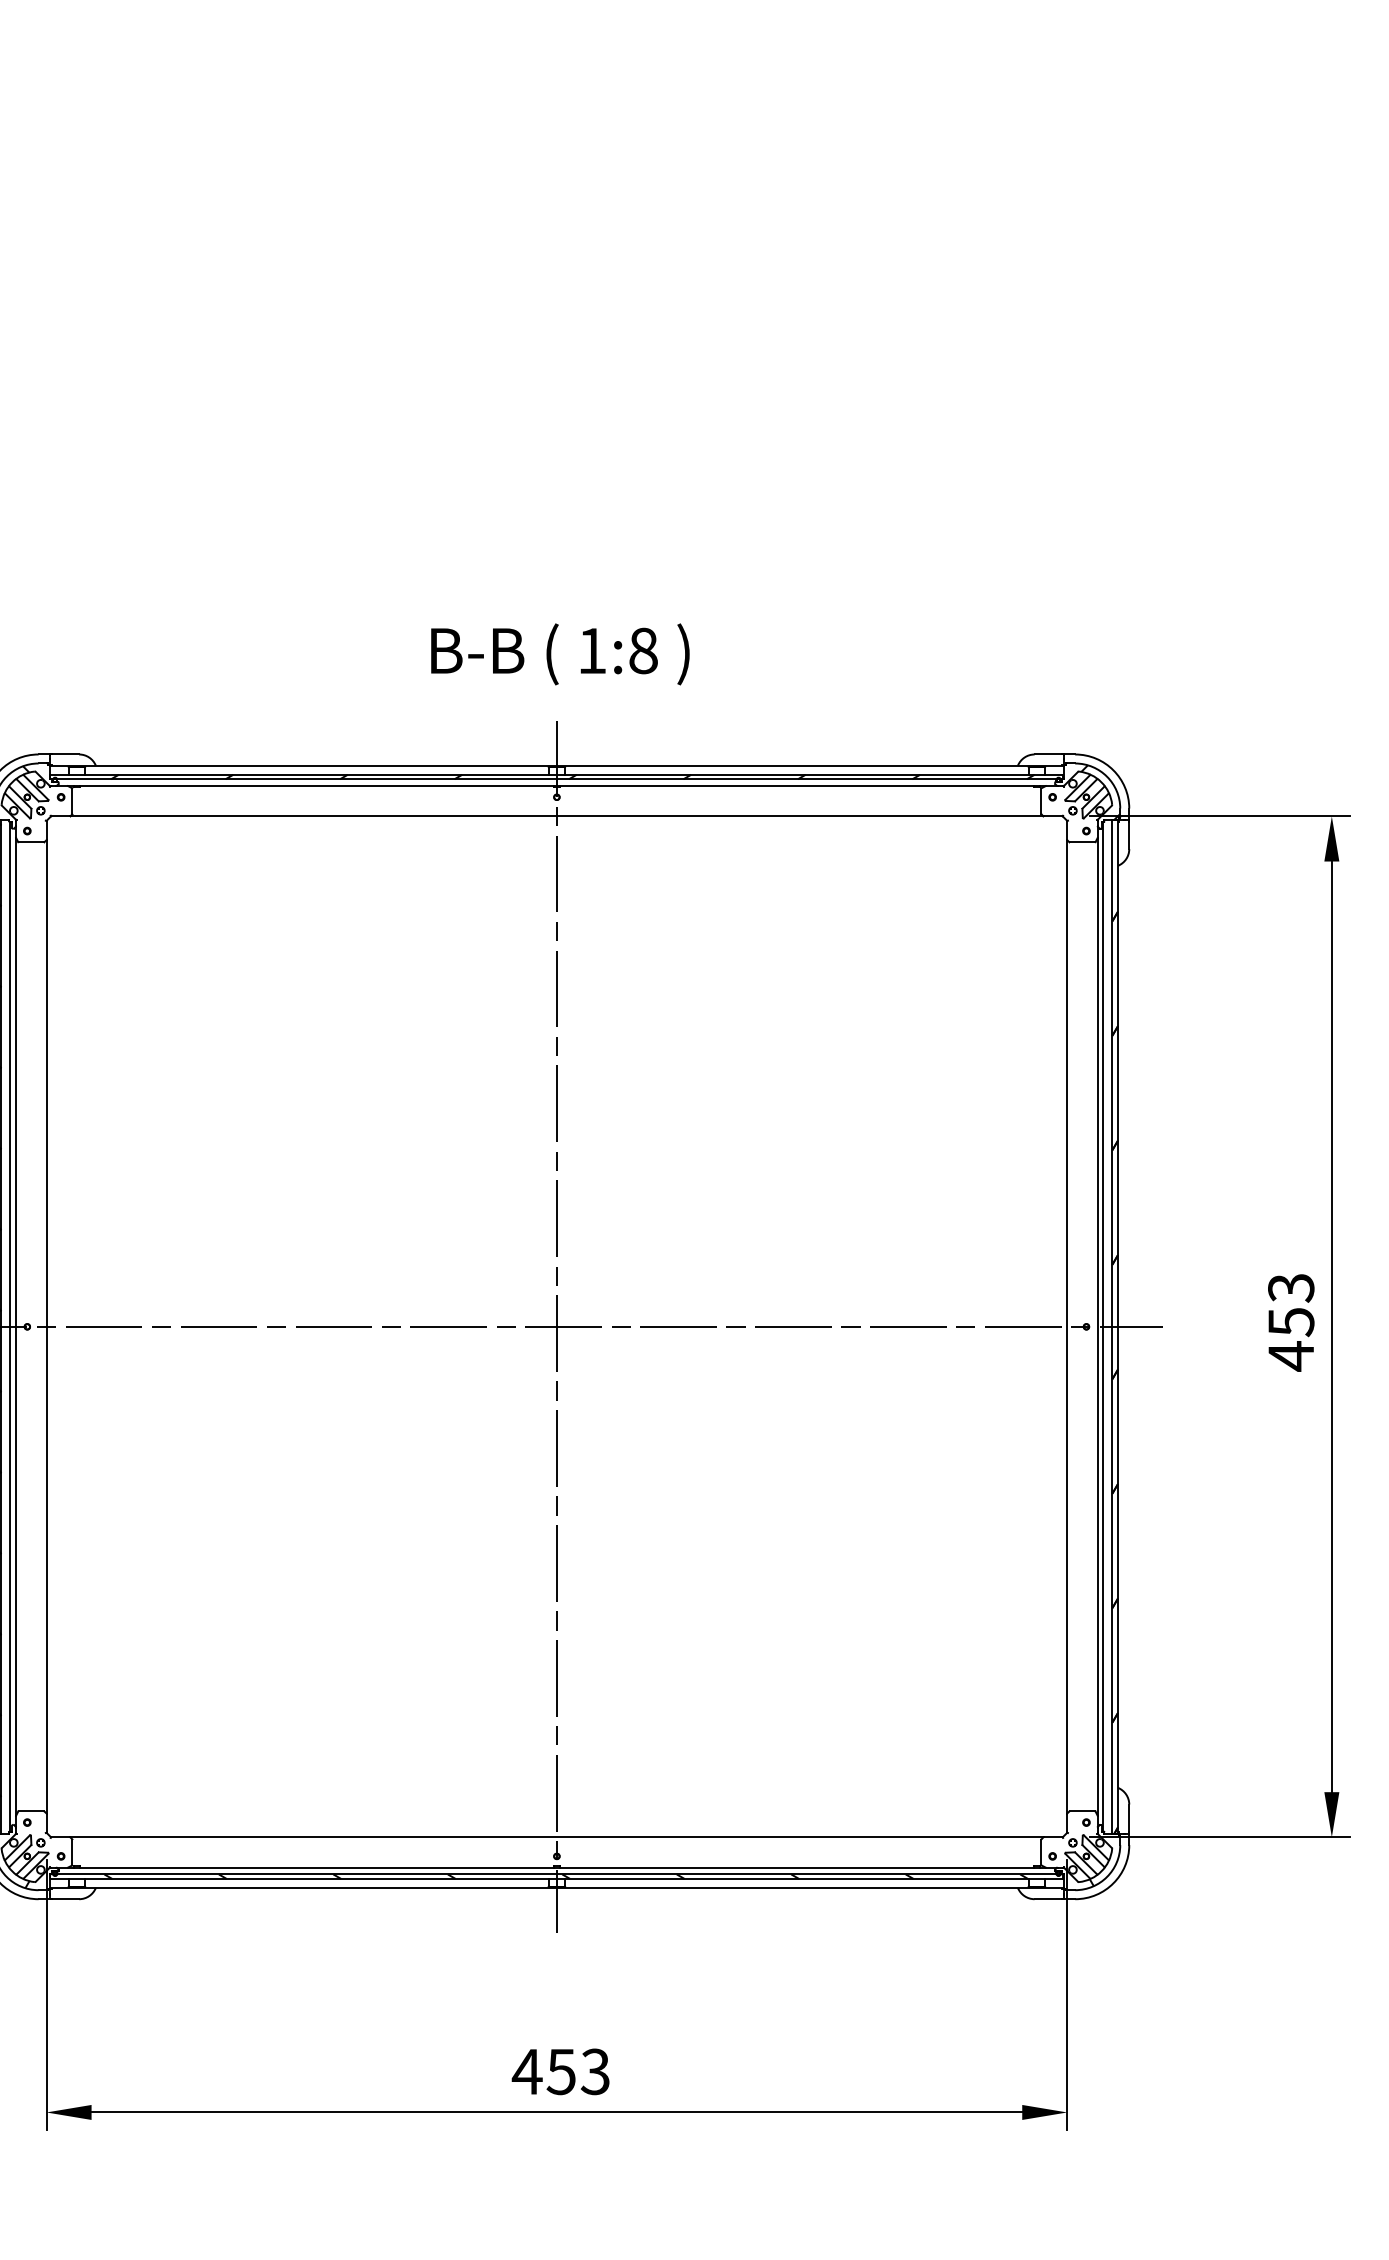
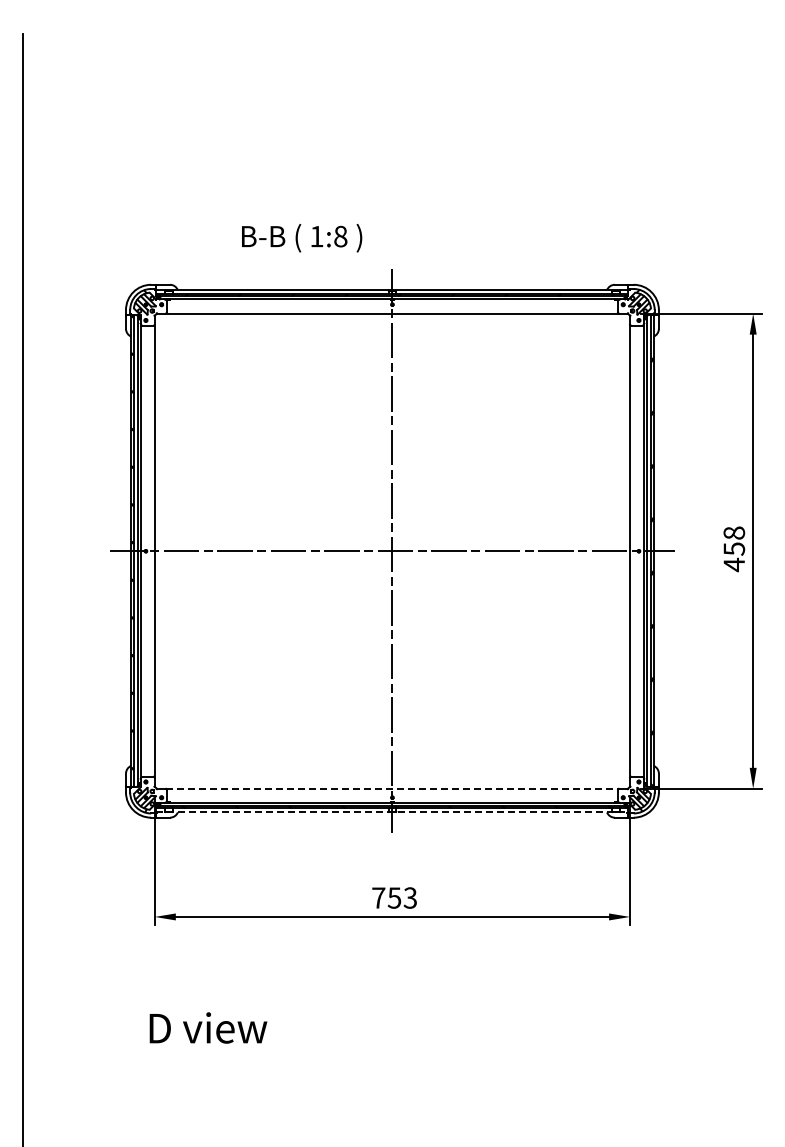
text: (561, 655) -> (302, 238), moved
text: (1289, 1286) -> (733, 532), 453 -> 458
line: (556, 1836) -> (392, 788), solid -> dashed
line: (556, 1888) -> (392, 812), solid -> dashed
text: (526, 2070) -> (378, 897), 453 -> 753

